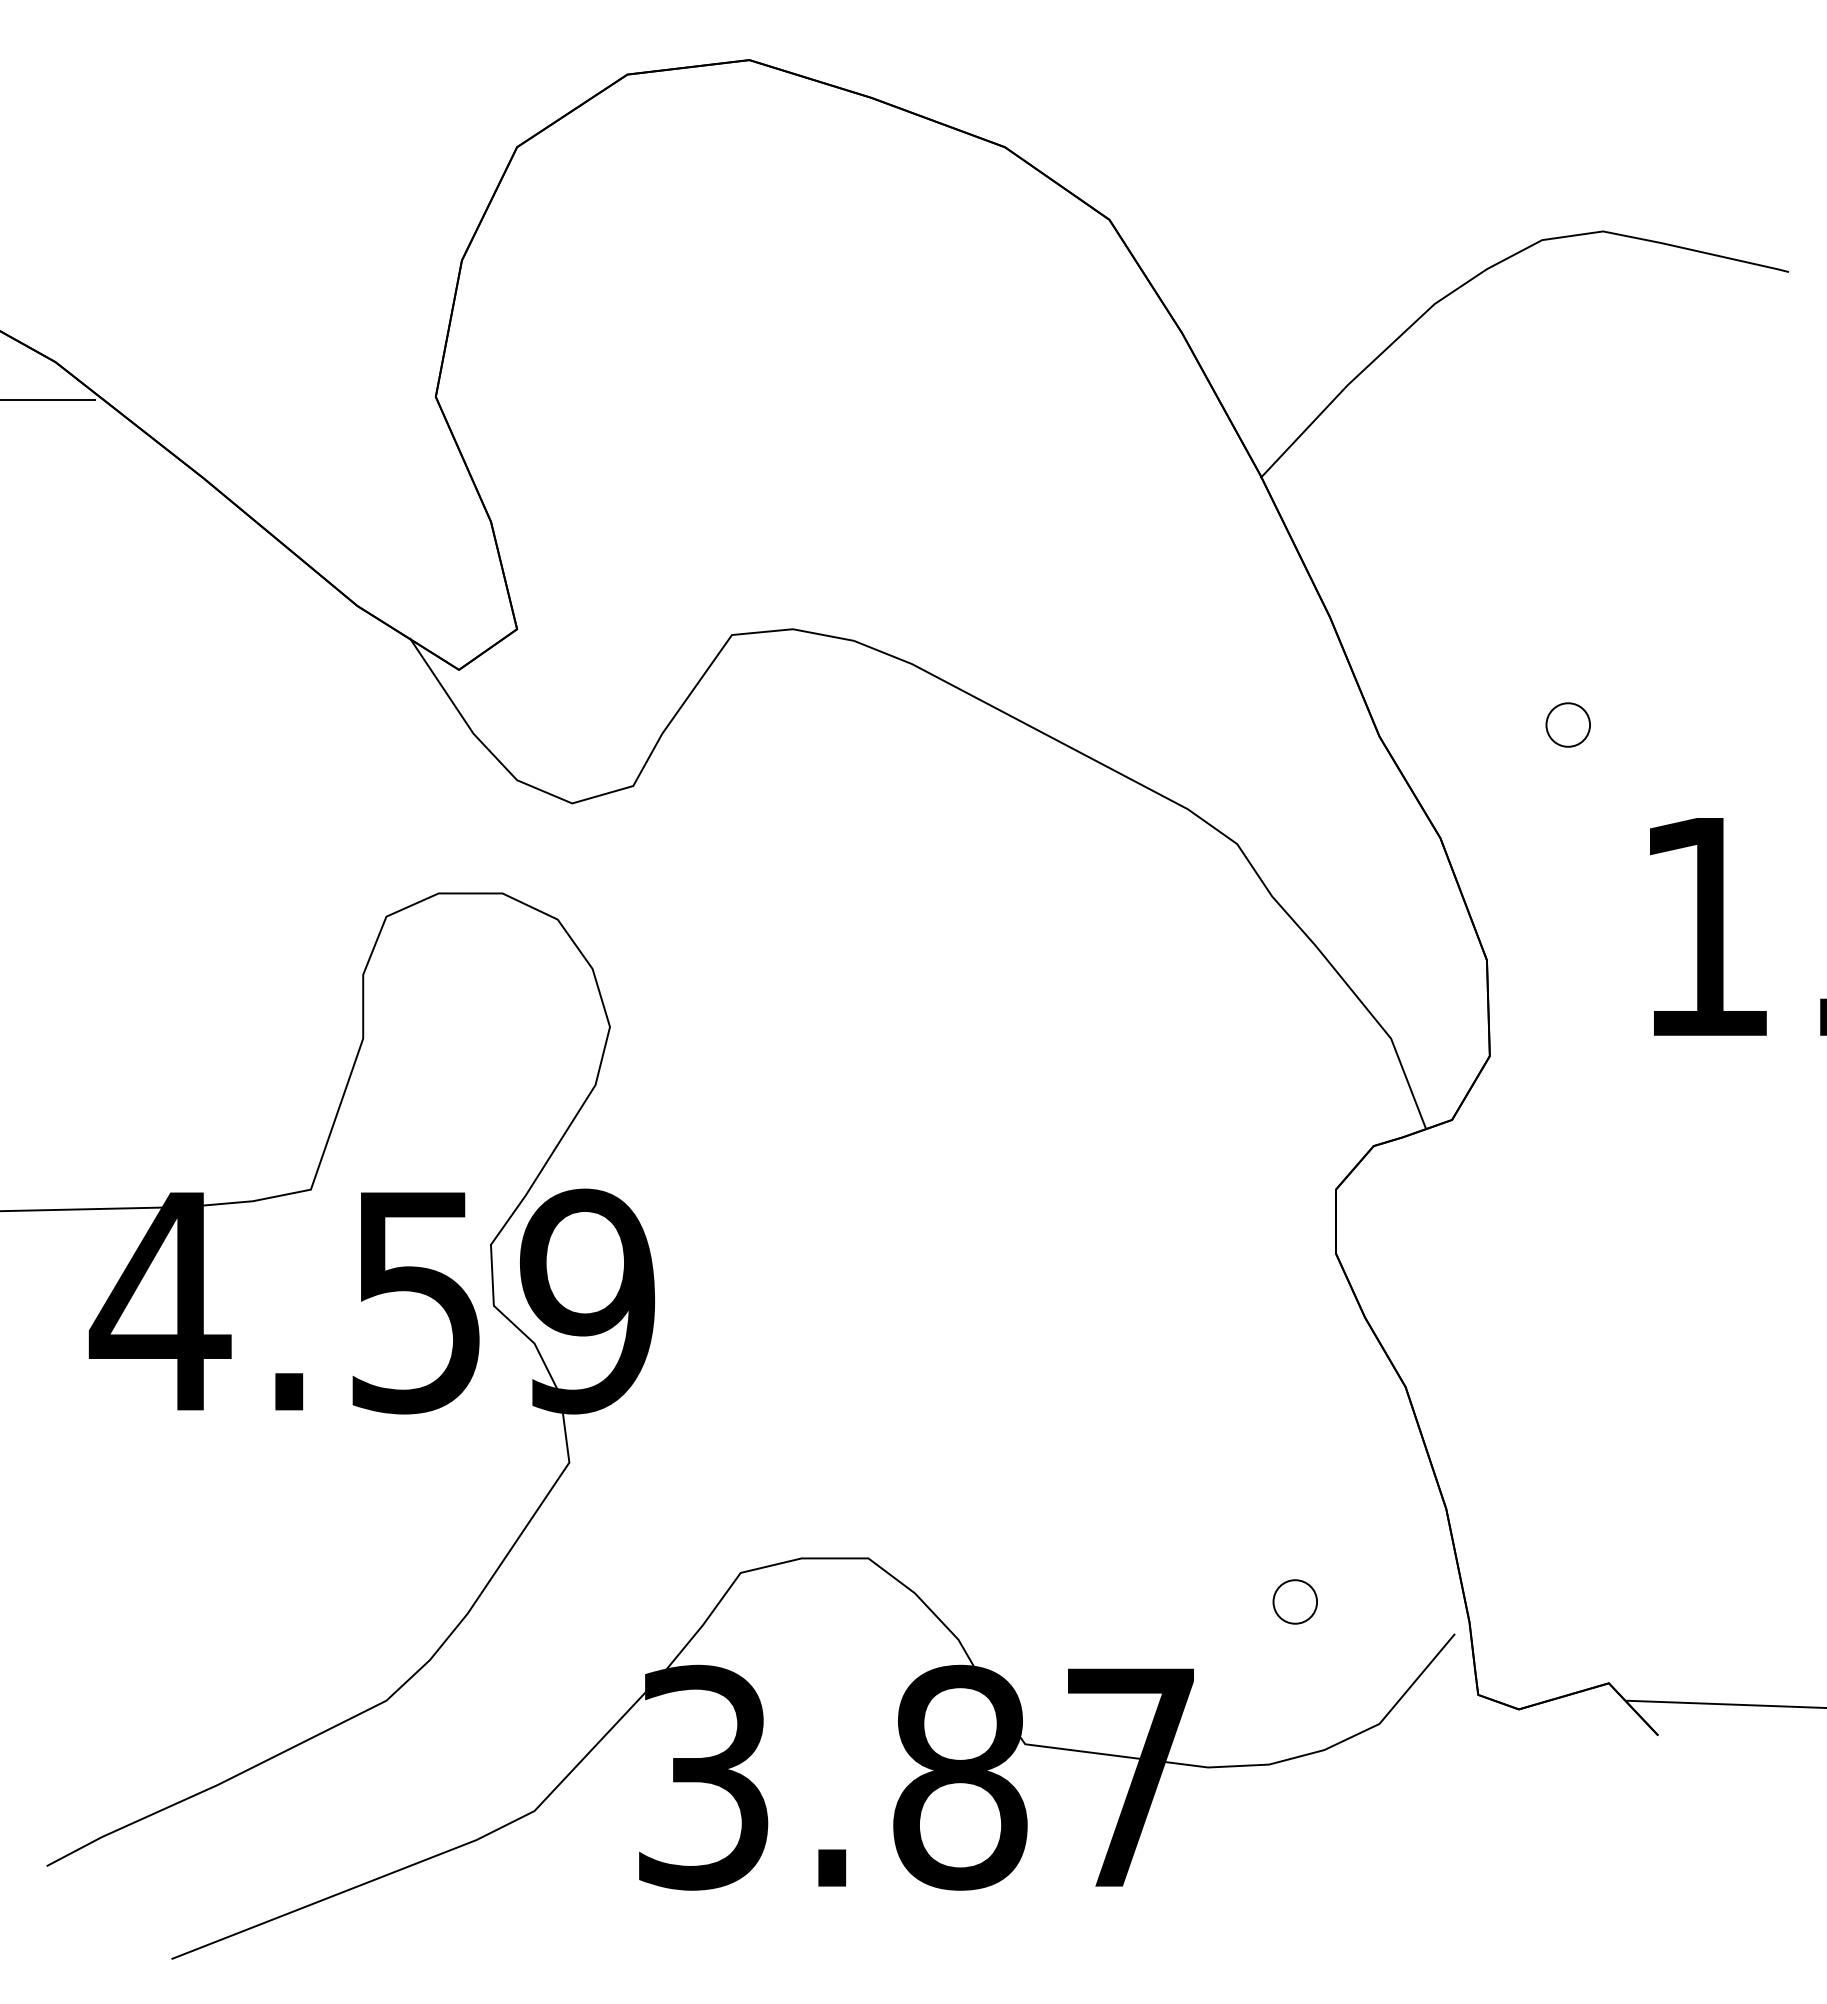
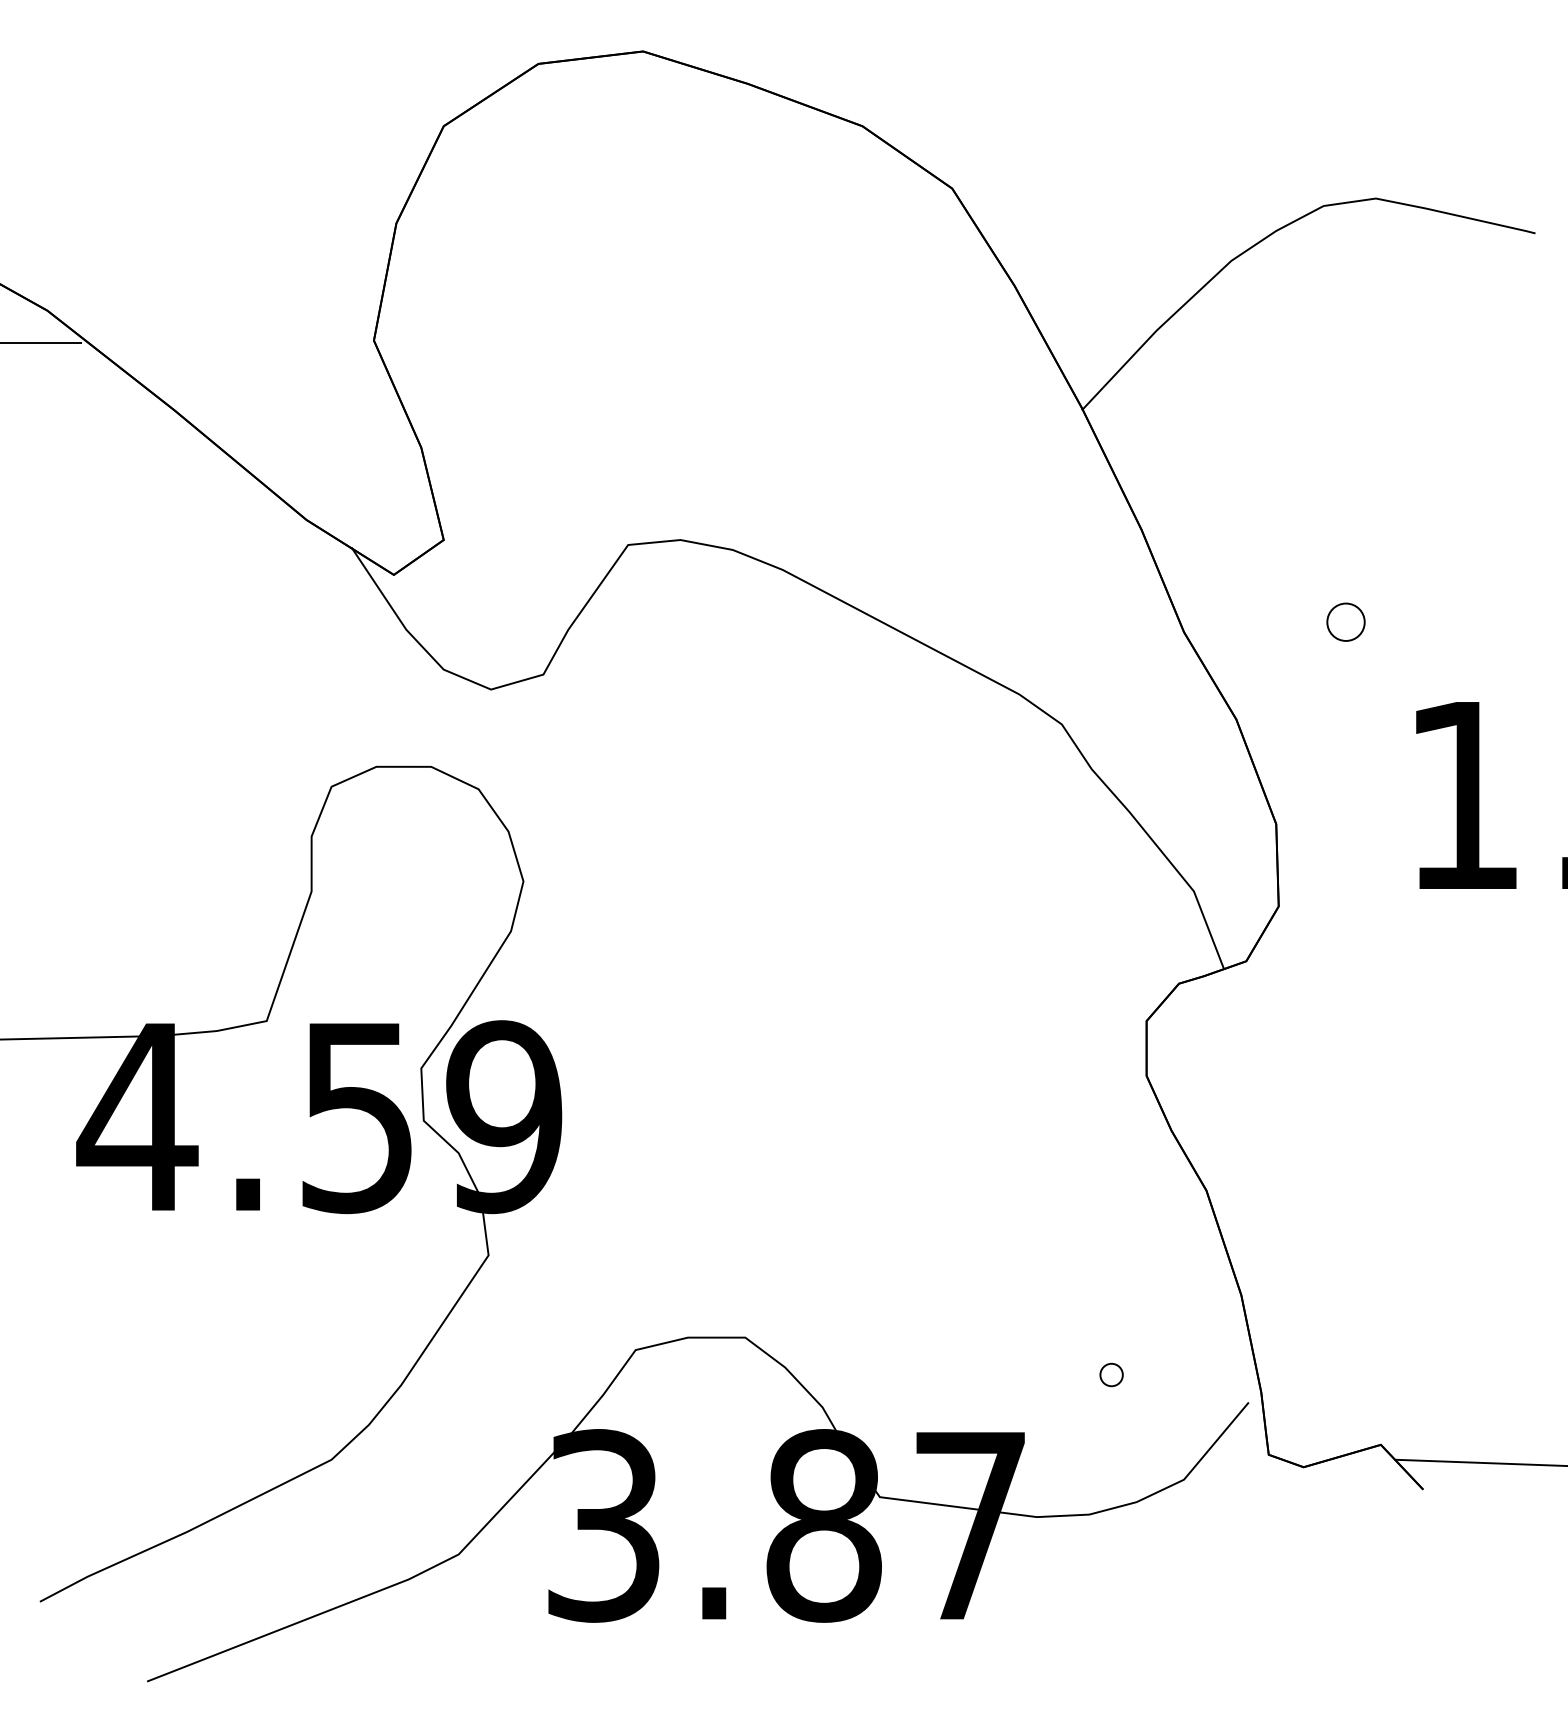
part: (1294, 1601) -> (1111, 1374), size x0.6

